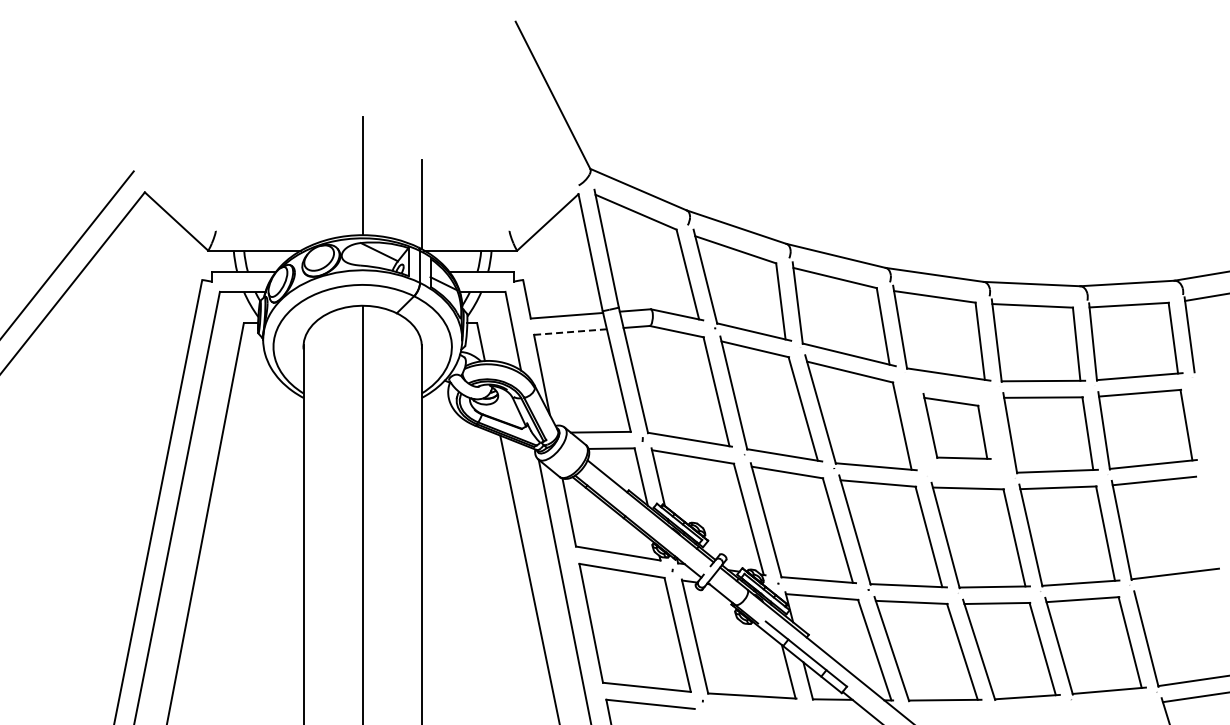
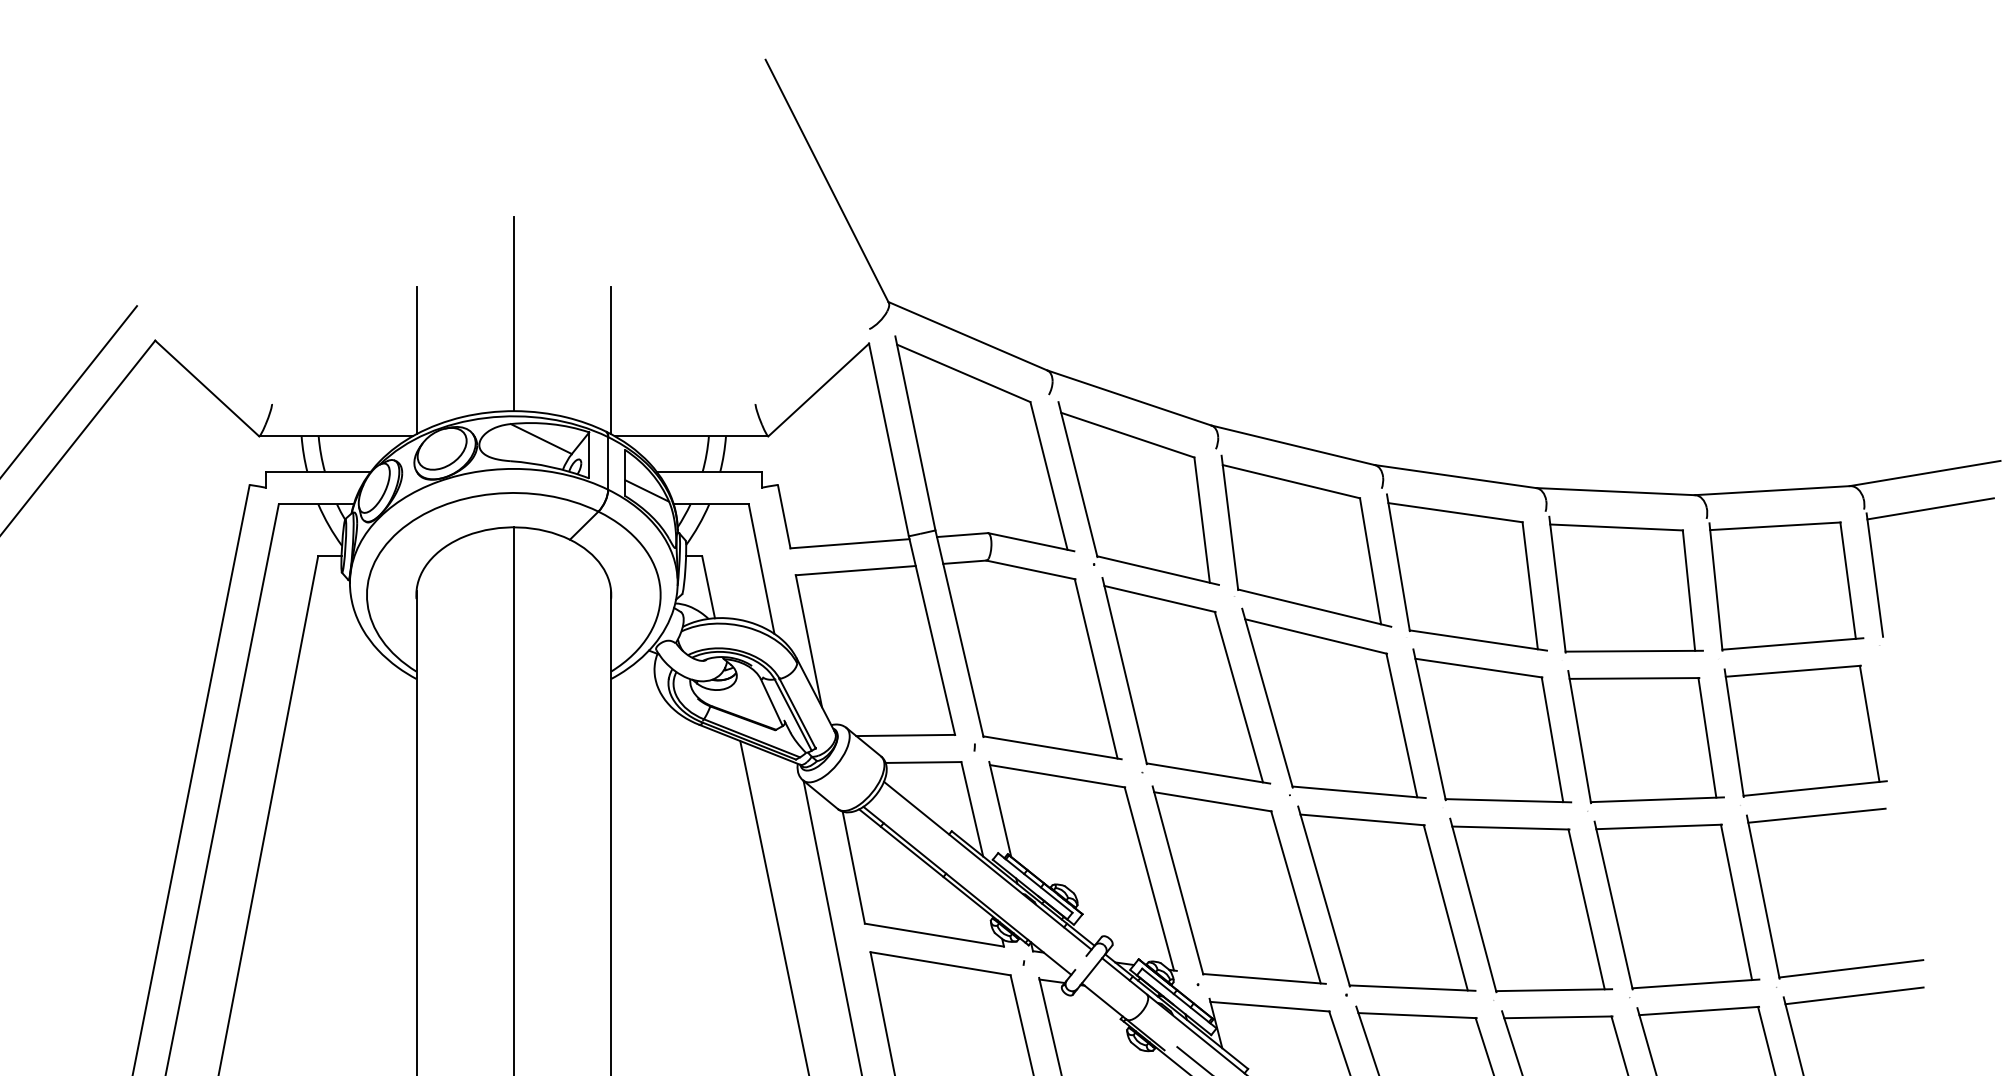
line: (303, 204) -> (416, 360), added
line: (570, 332) -> (855, 571), dashed -> solid
part: (956, 426) -> (1491, 726), size x1.43
line: (1177, 590) -> (1854, 995), added

